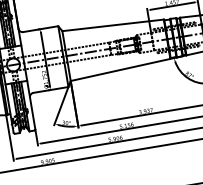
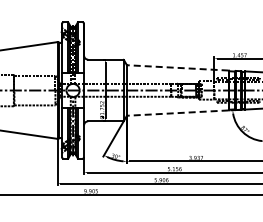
line: (113, 24) -> (178, 67), solid -> dashed
line: (121, 70) -> (178, 113), solid -> dashed

